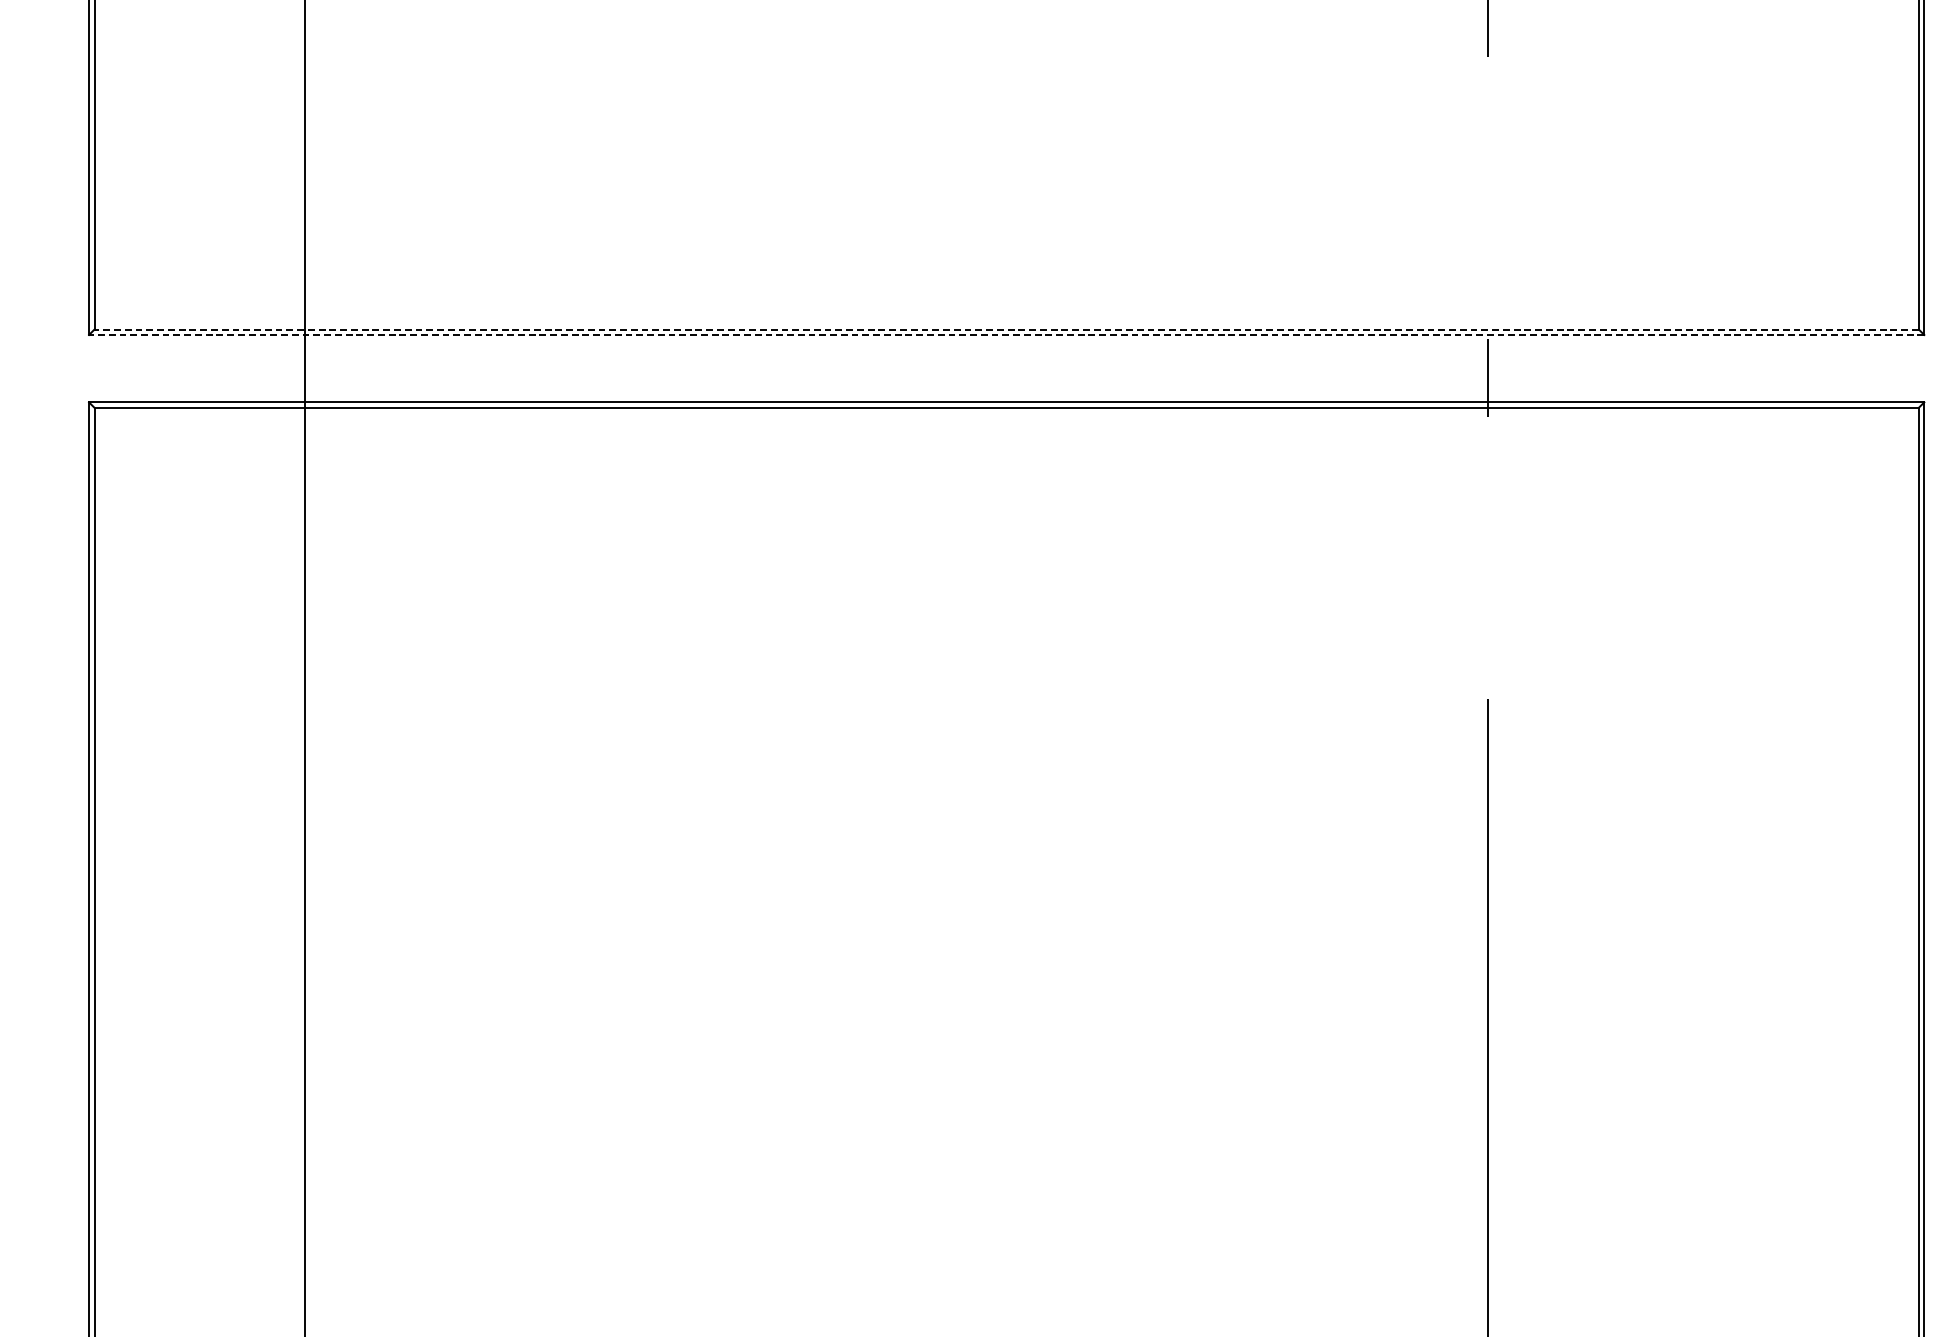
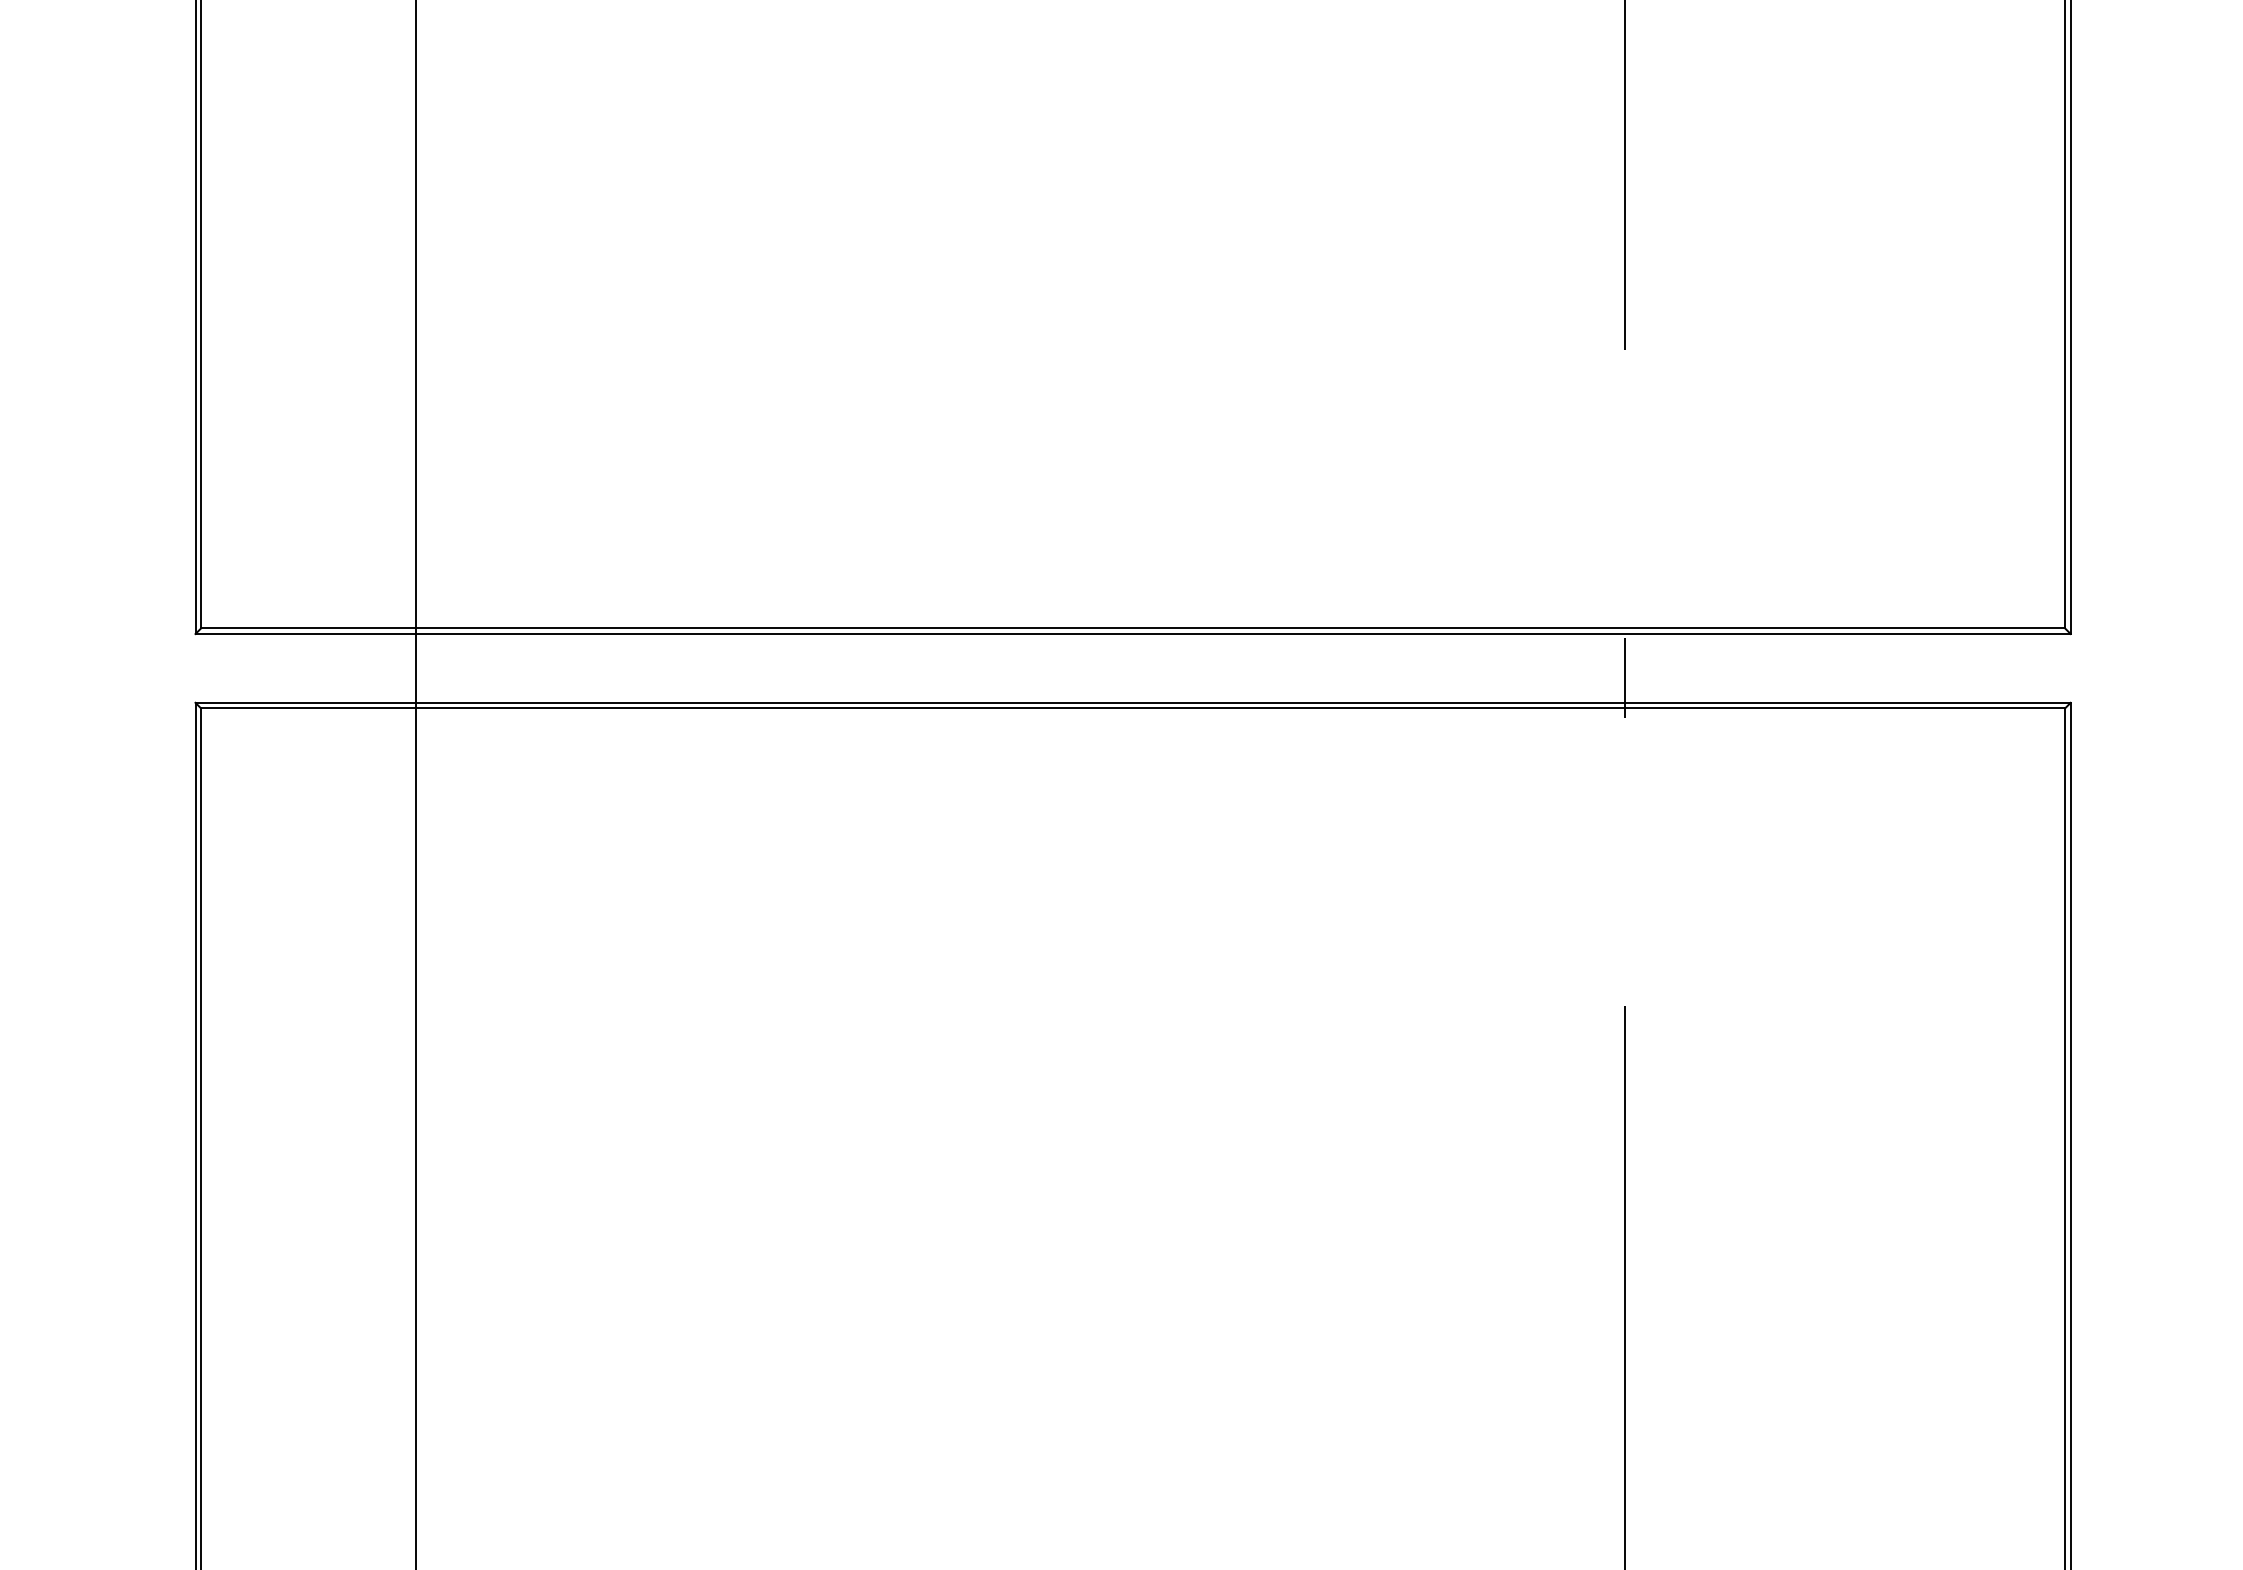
line: (1006, 329) -> (1132, 628), dashed -> solid
line: (1007, 335) -> (1133, 634), dashed -> solid

